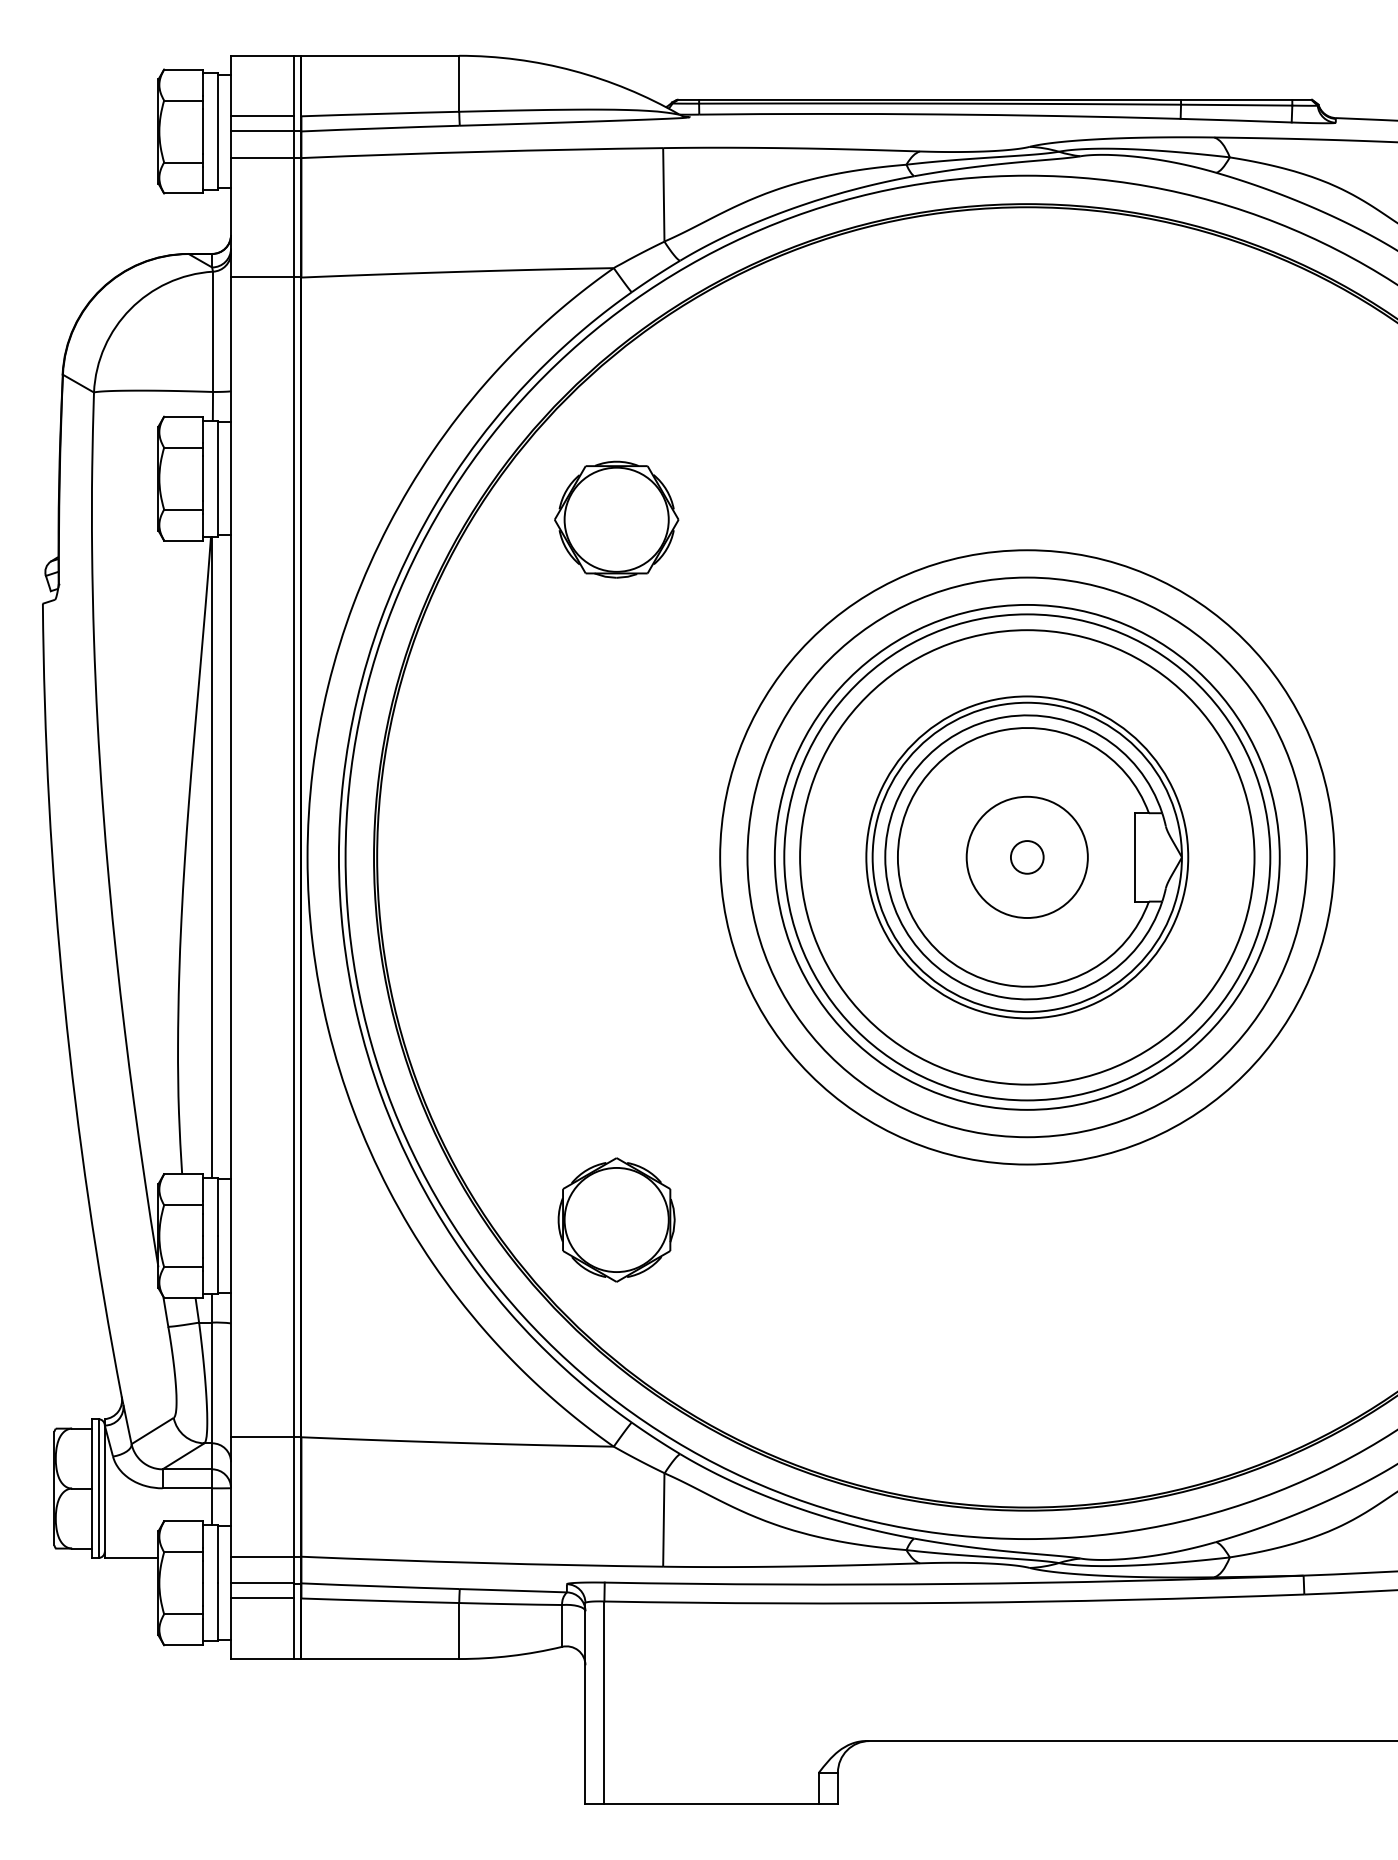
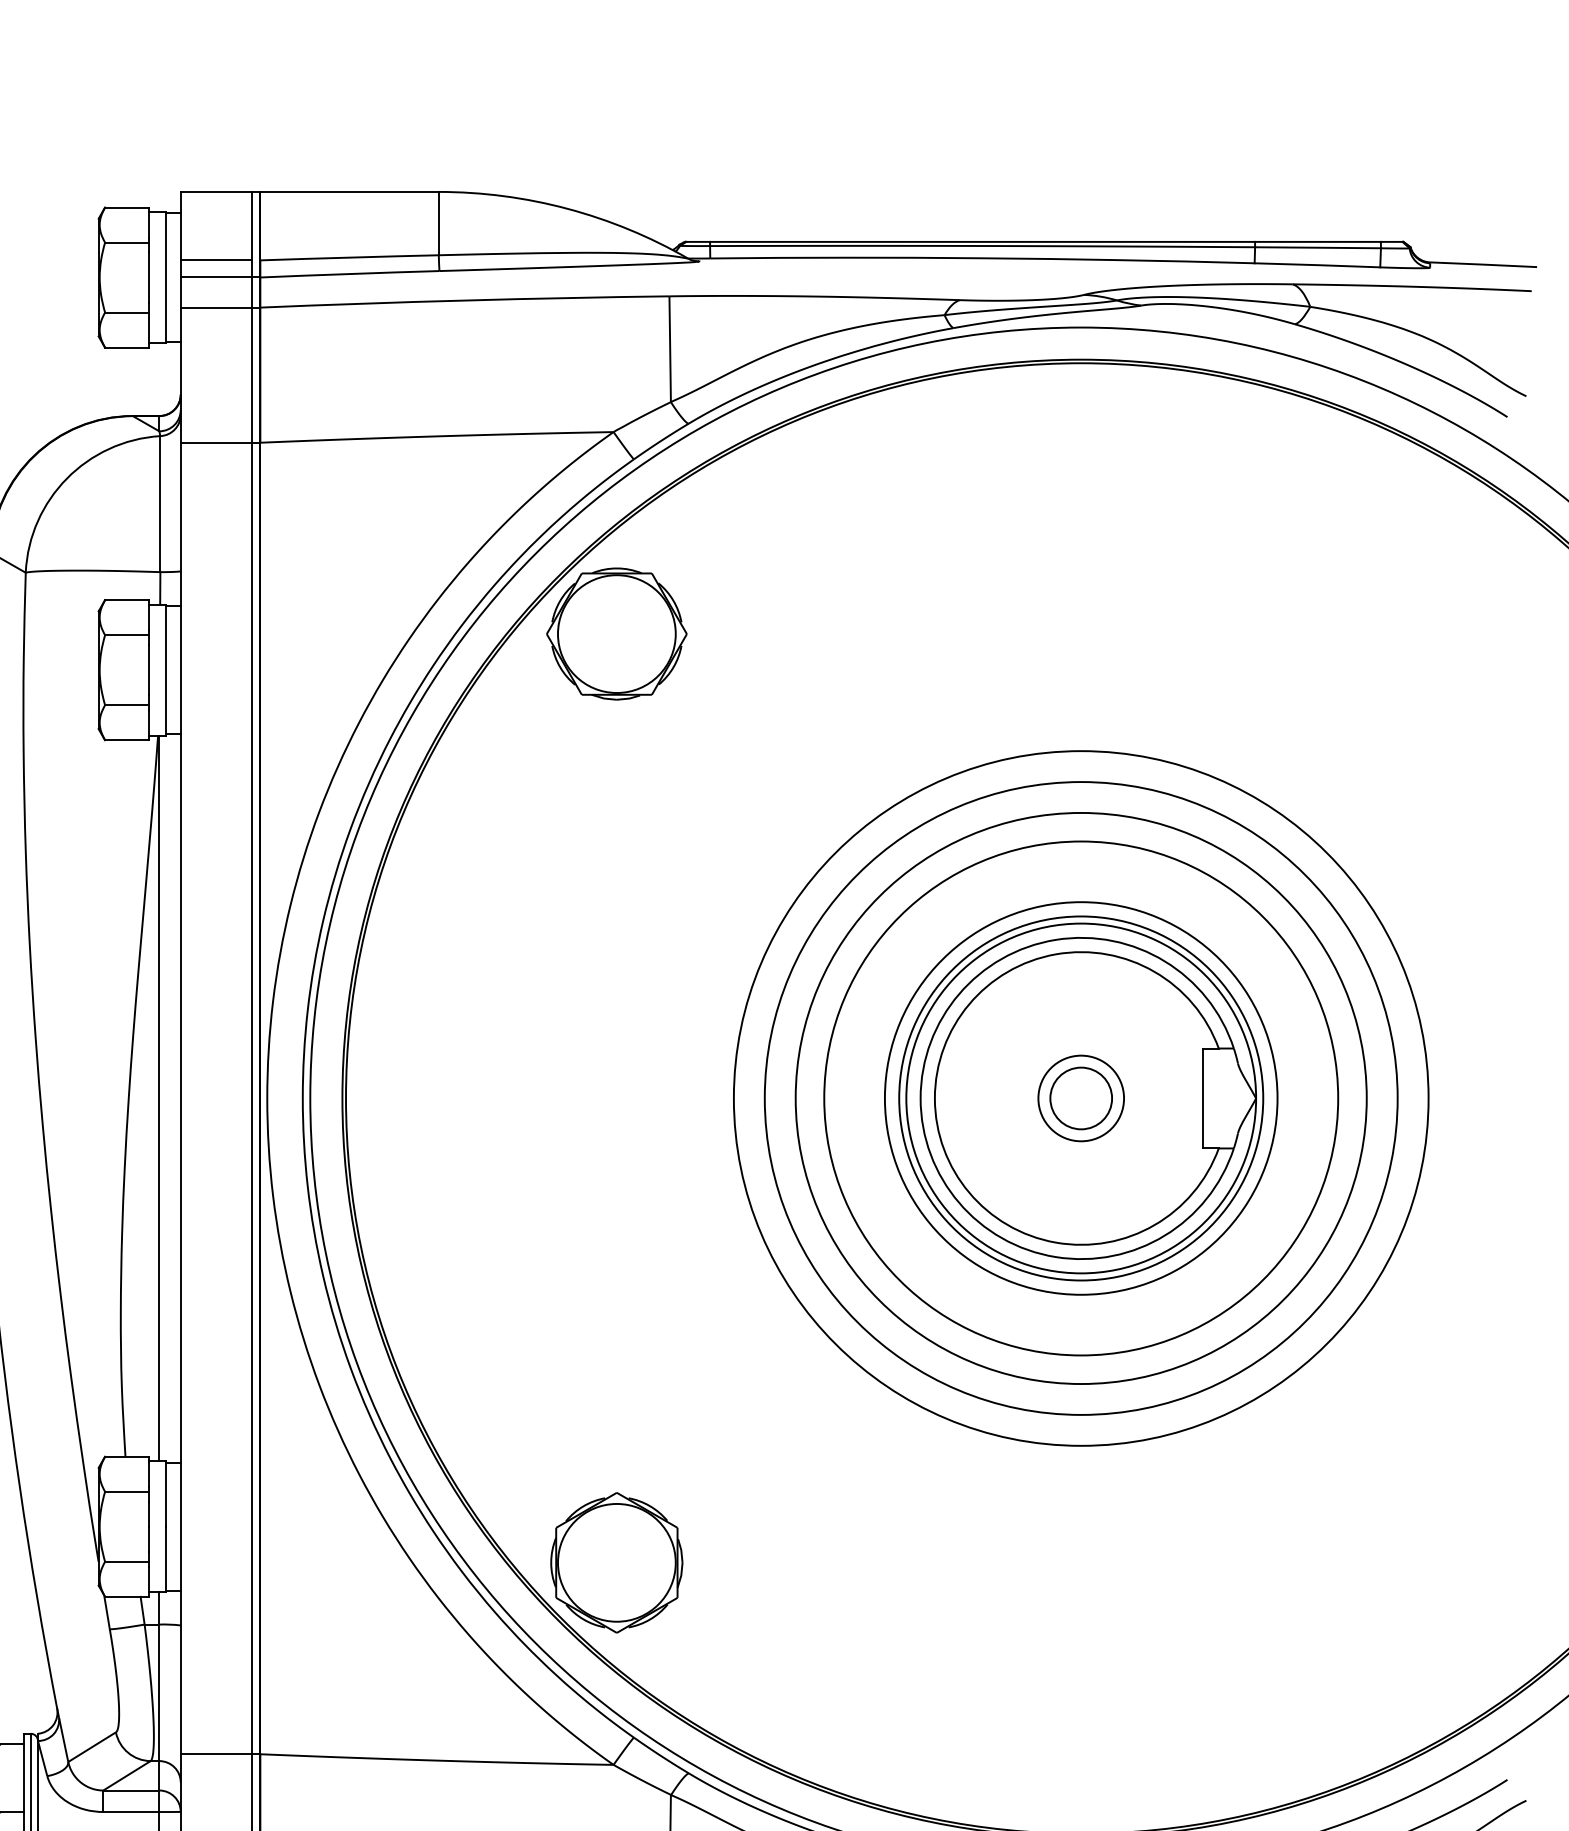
part: (616, 519) -> (616, 633), moved
circle: (1026, 856) -> (1080, 1097), size x0.71
circle: (1027, 857) -> (1081, 1098), size x0.62
circle: (1027, 857) -> (1081, 1098), size x1.67
part: (616, 1219) -> (616, 1562), moved

